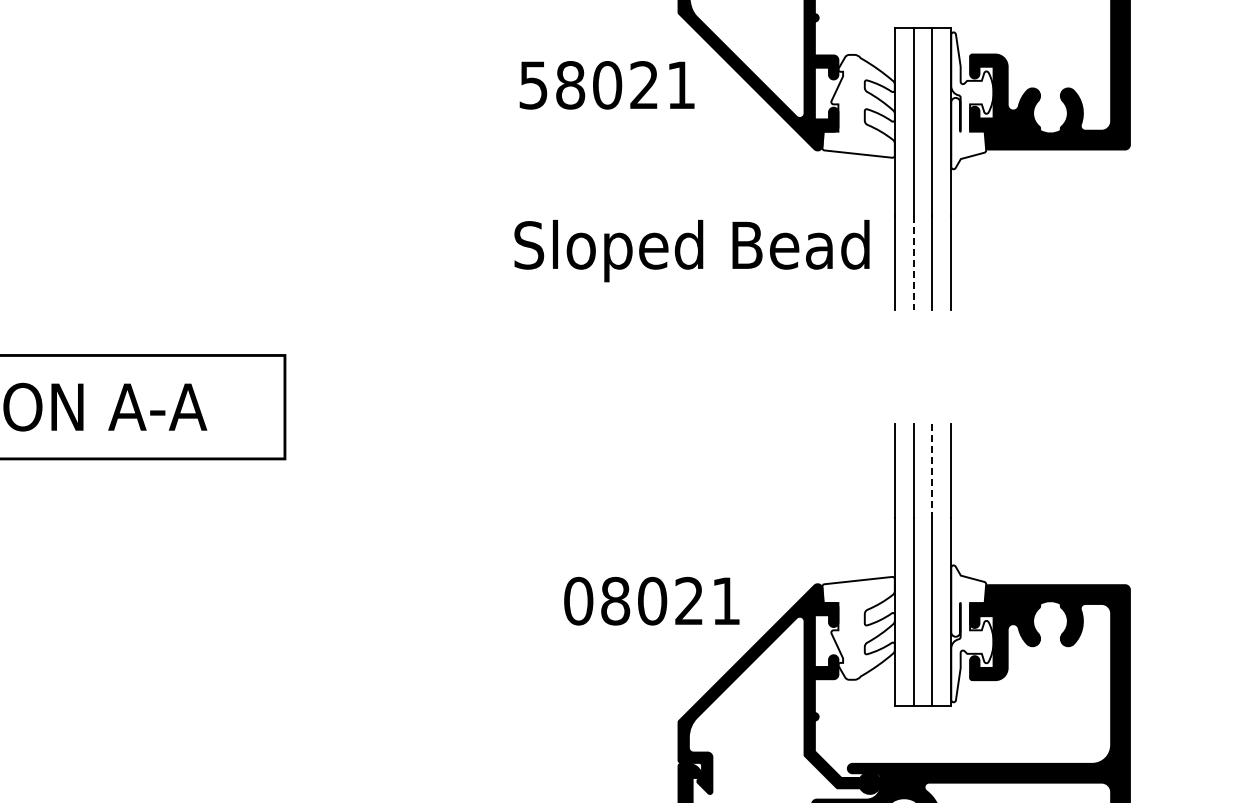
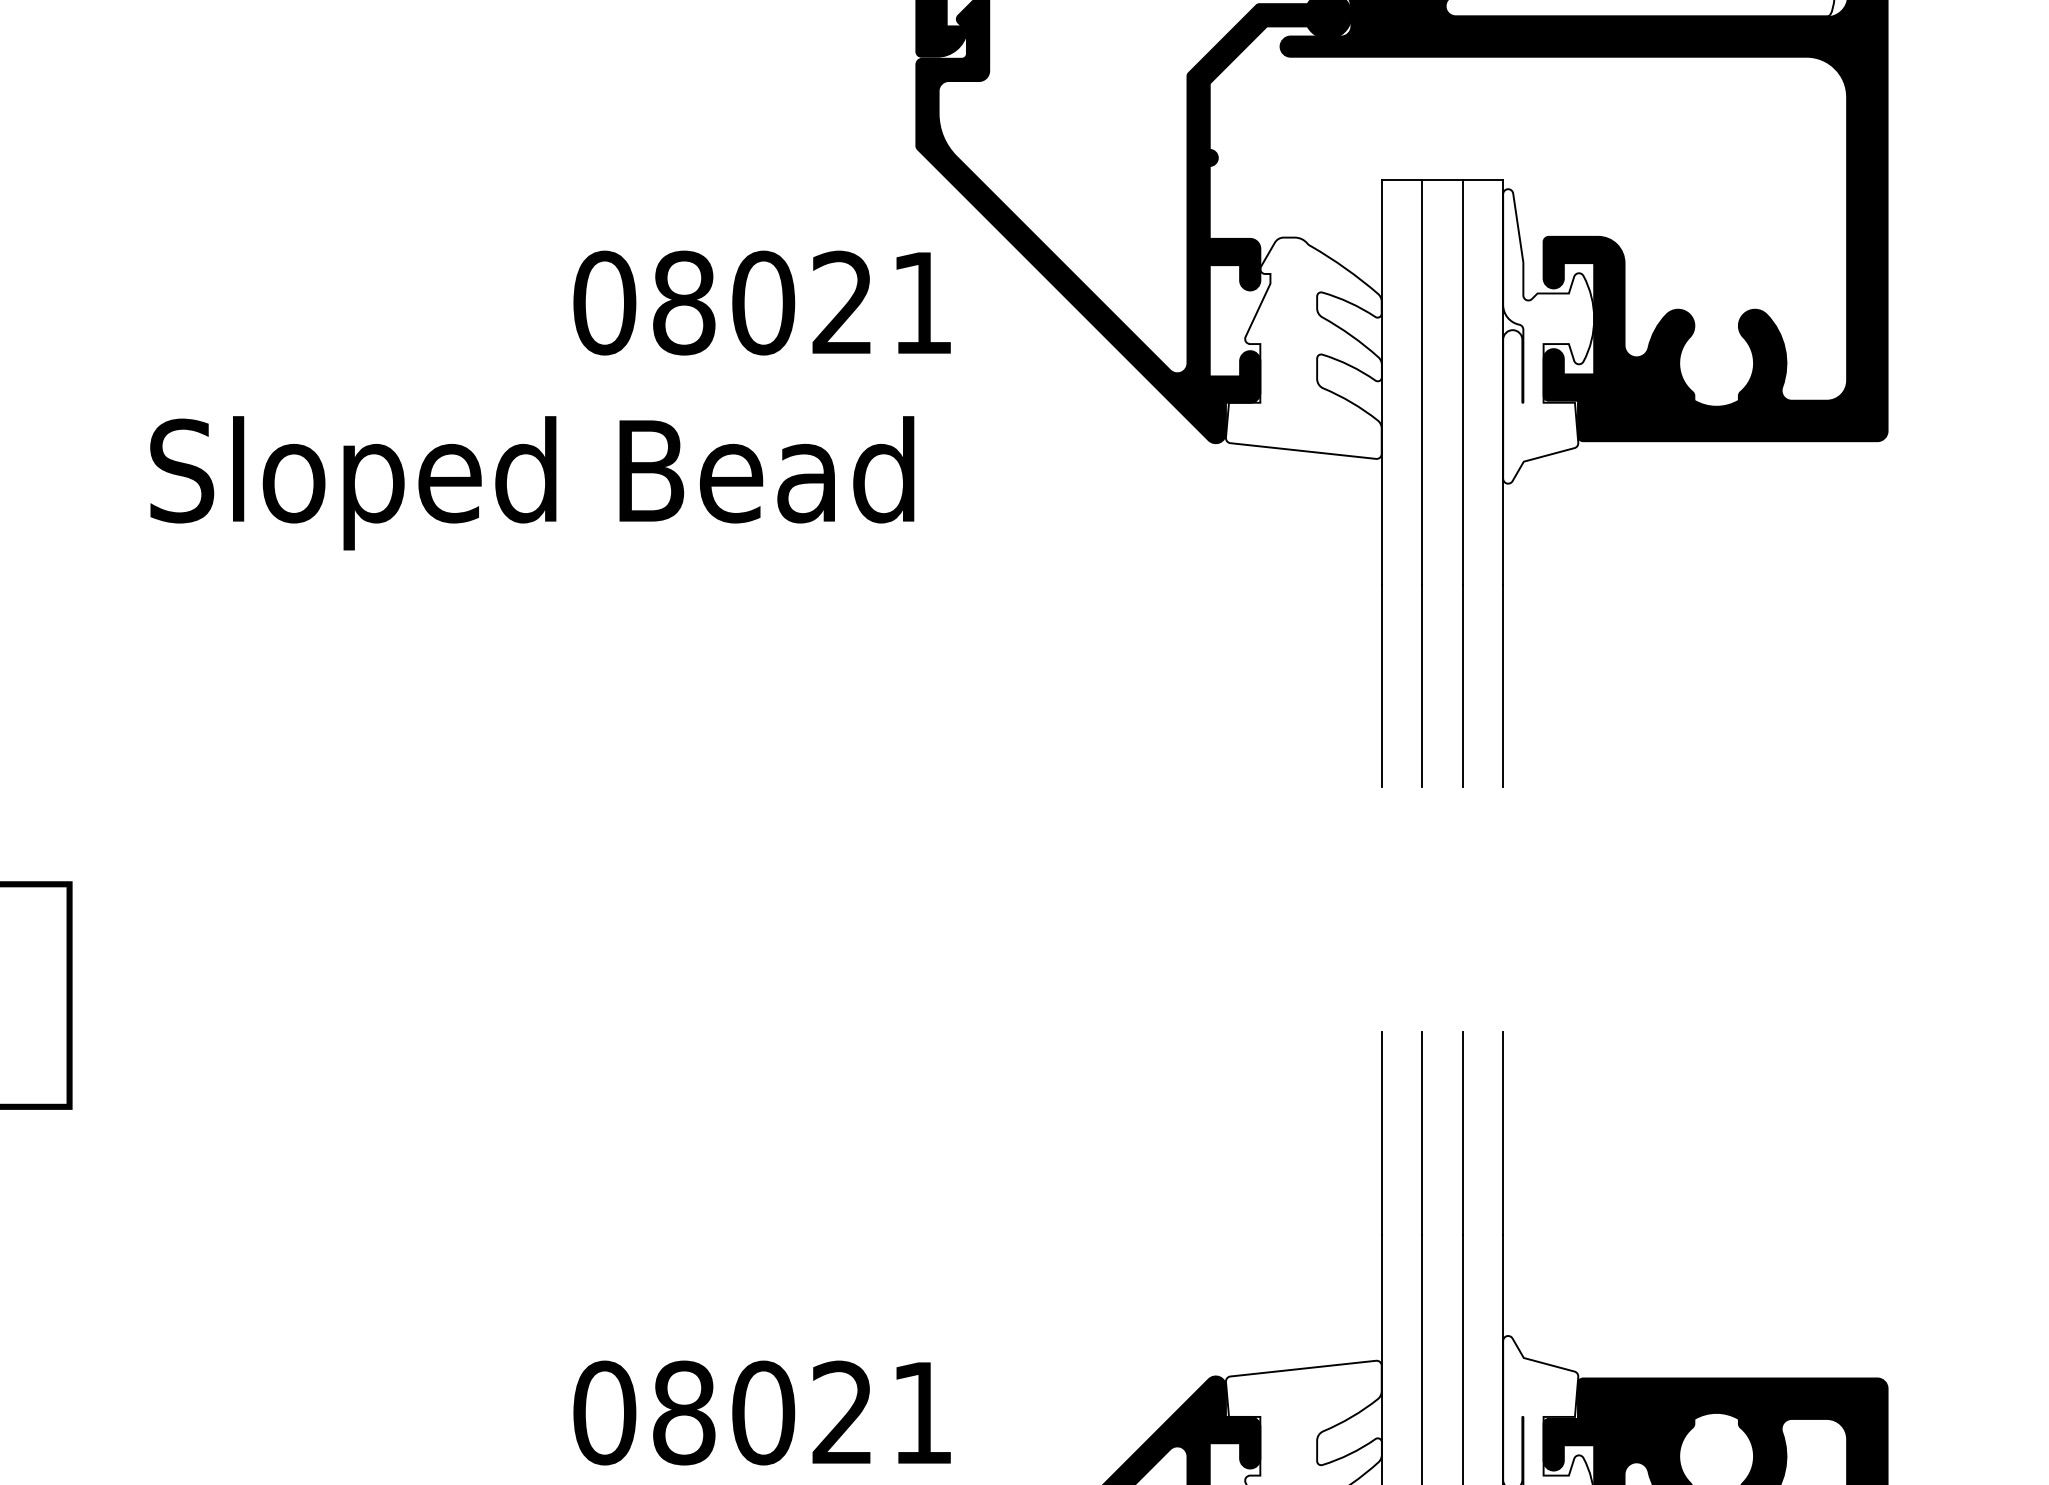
text: (533, 85) -> (604, 303), 58021 -> 08021
text: (691, 251) -> (531, 484), moved
line: (913, 263) -> (1421, 686), dashed -> solid
line: (932, 471) -> (1462, 1133), dashed -> solid
text: (651, 600) -> (761, 1411), moved

